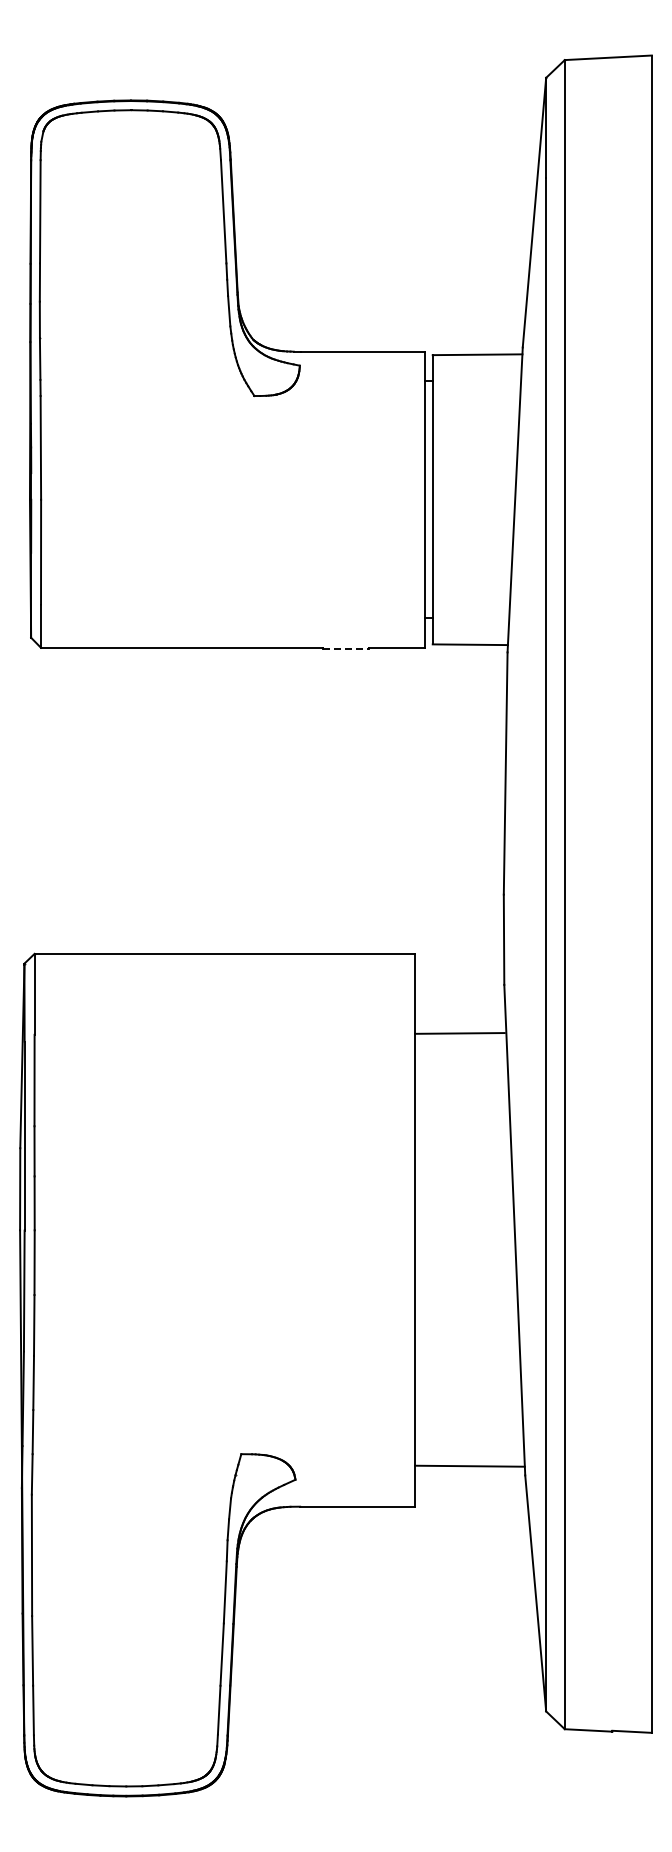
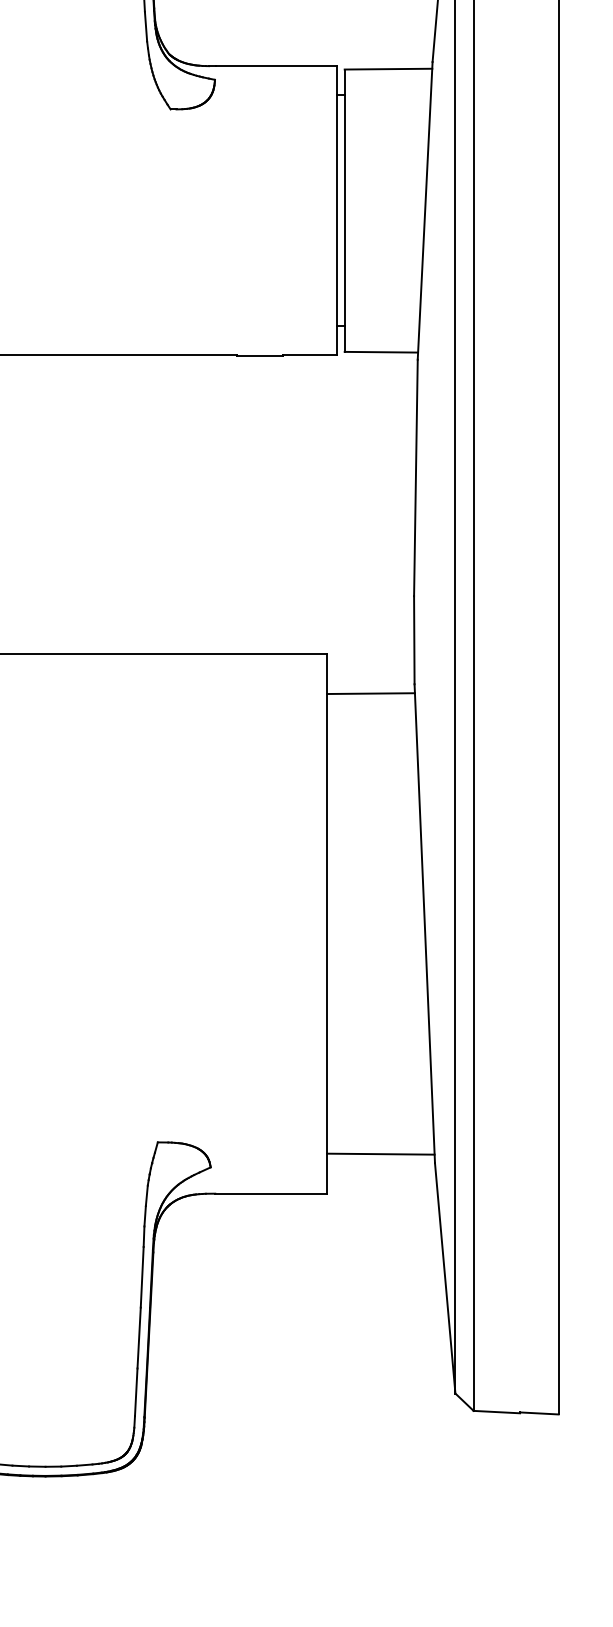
line: (346, 648) -> (260, 355), dashed -> solid
line: (459, 1033) -> (370, 693), moved

